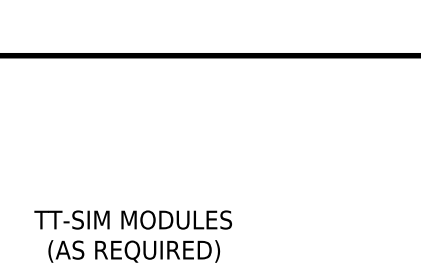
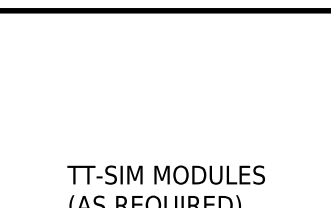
text: (132, 219) -> (165, 174), moved

